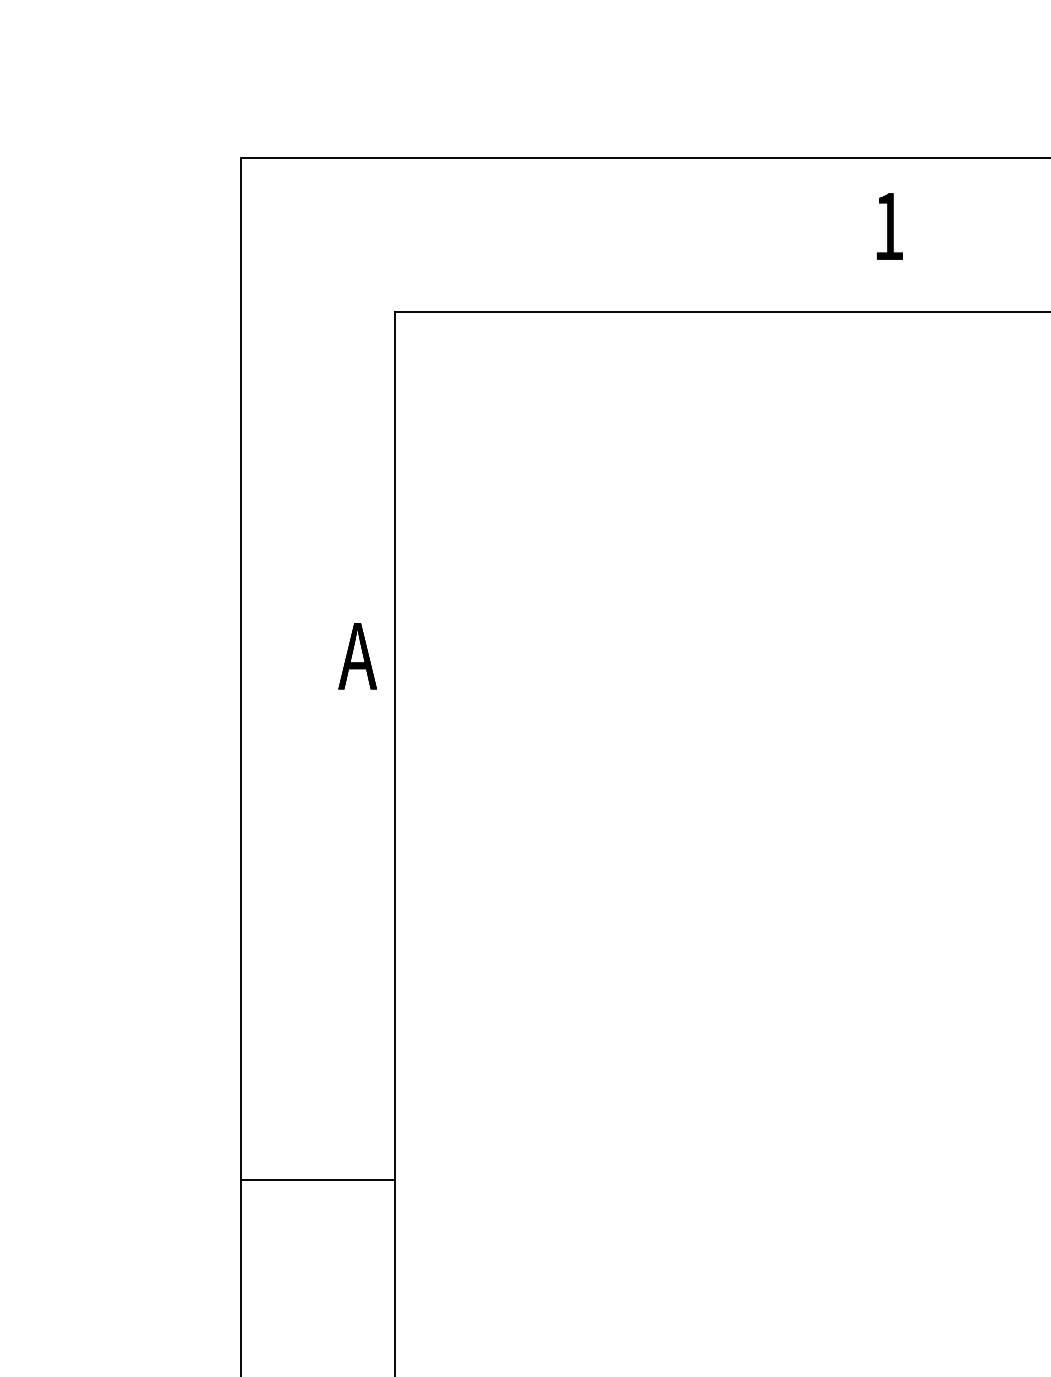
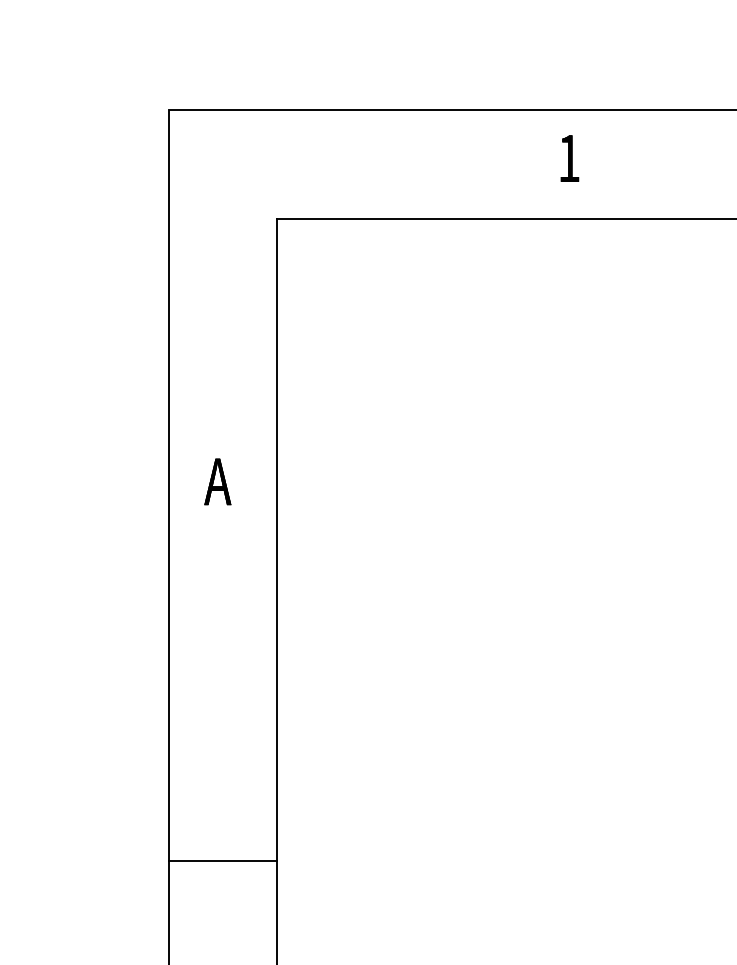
text: (889, 226) -> (569, 158), moved
text: (357, 655) -> (217, 481), moved
line: (317, 1180) -> (222, 861), moved

